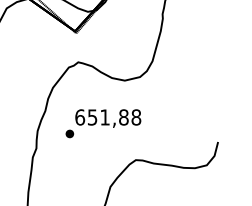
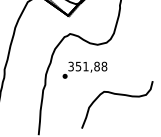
text: (80, 117) -> (71, 66), 651,88 -> 351,88

